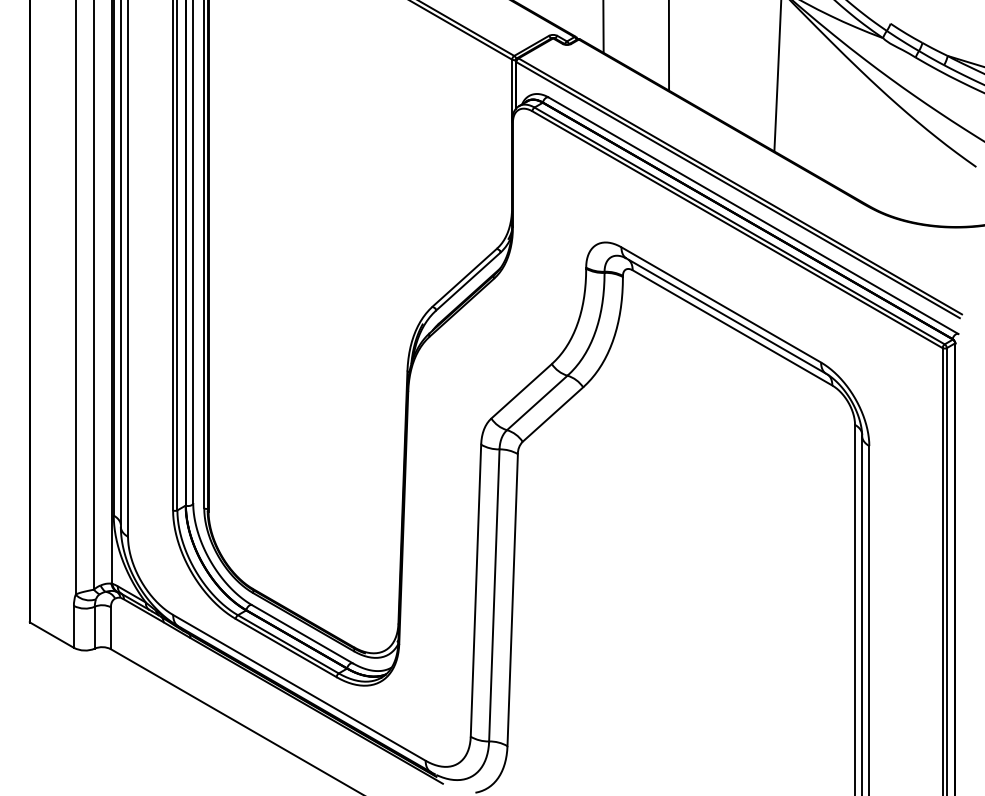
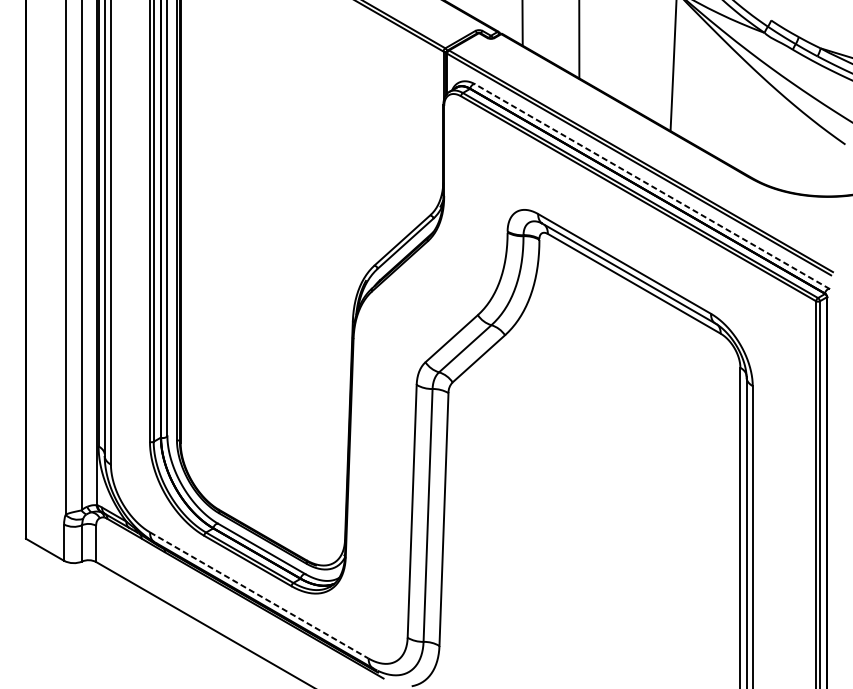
line: (753, 215) -> (652, 186), solid -> dashed
line: (299, 687) -> (259, 595), solid -> dashed

